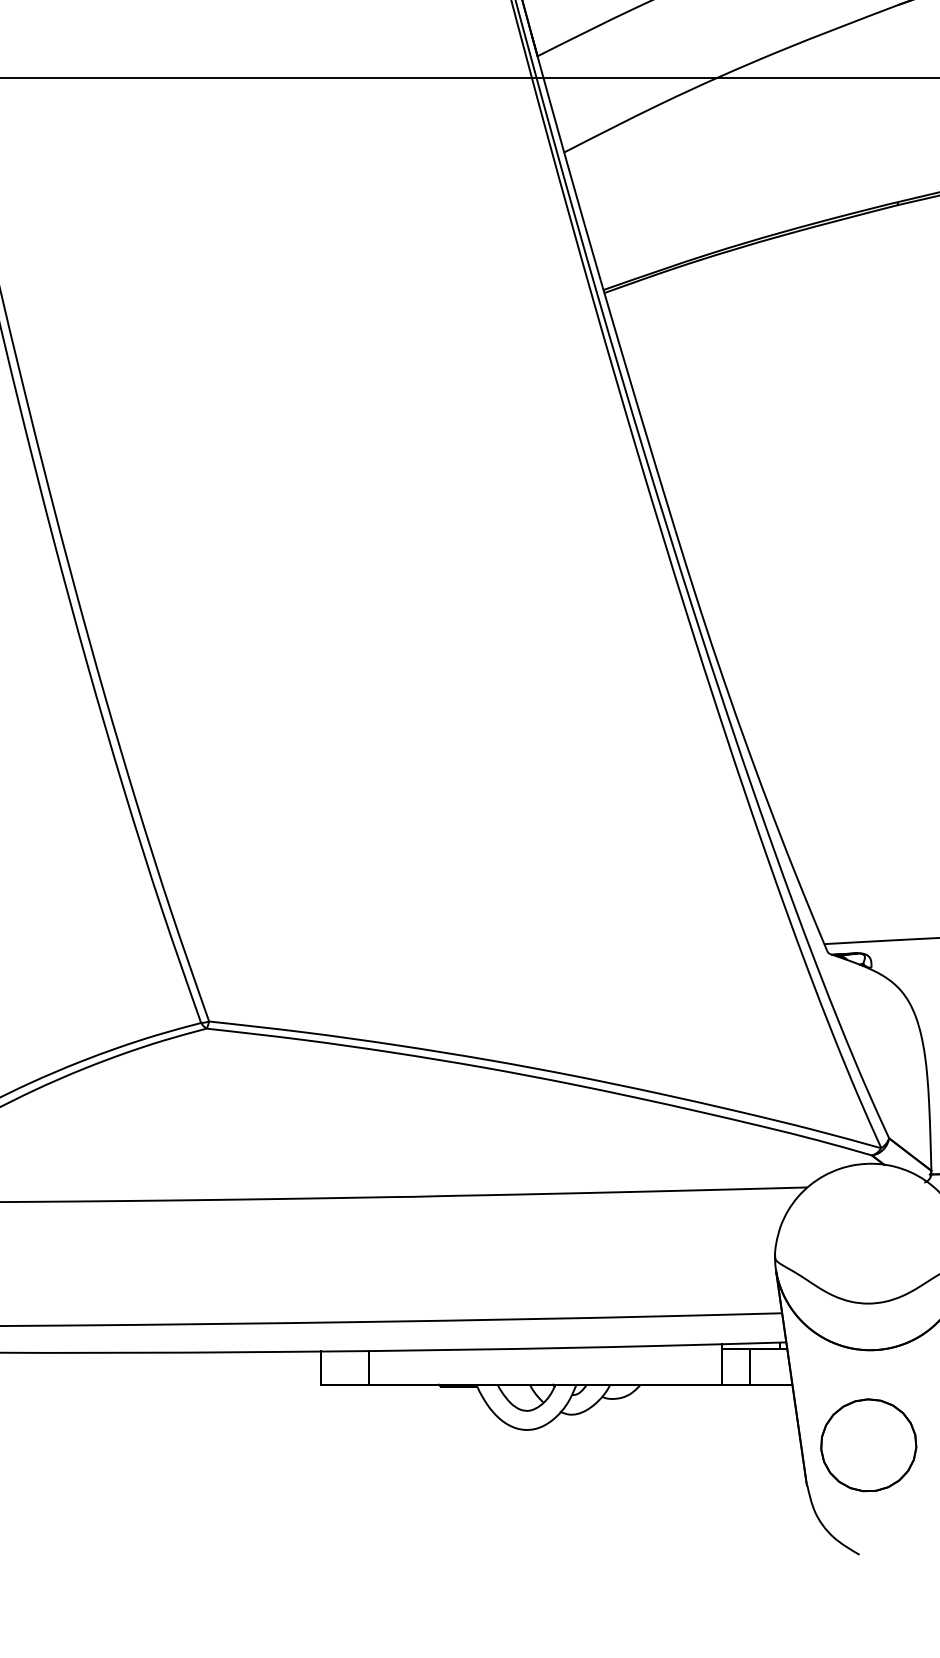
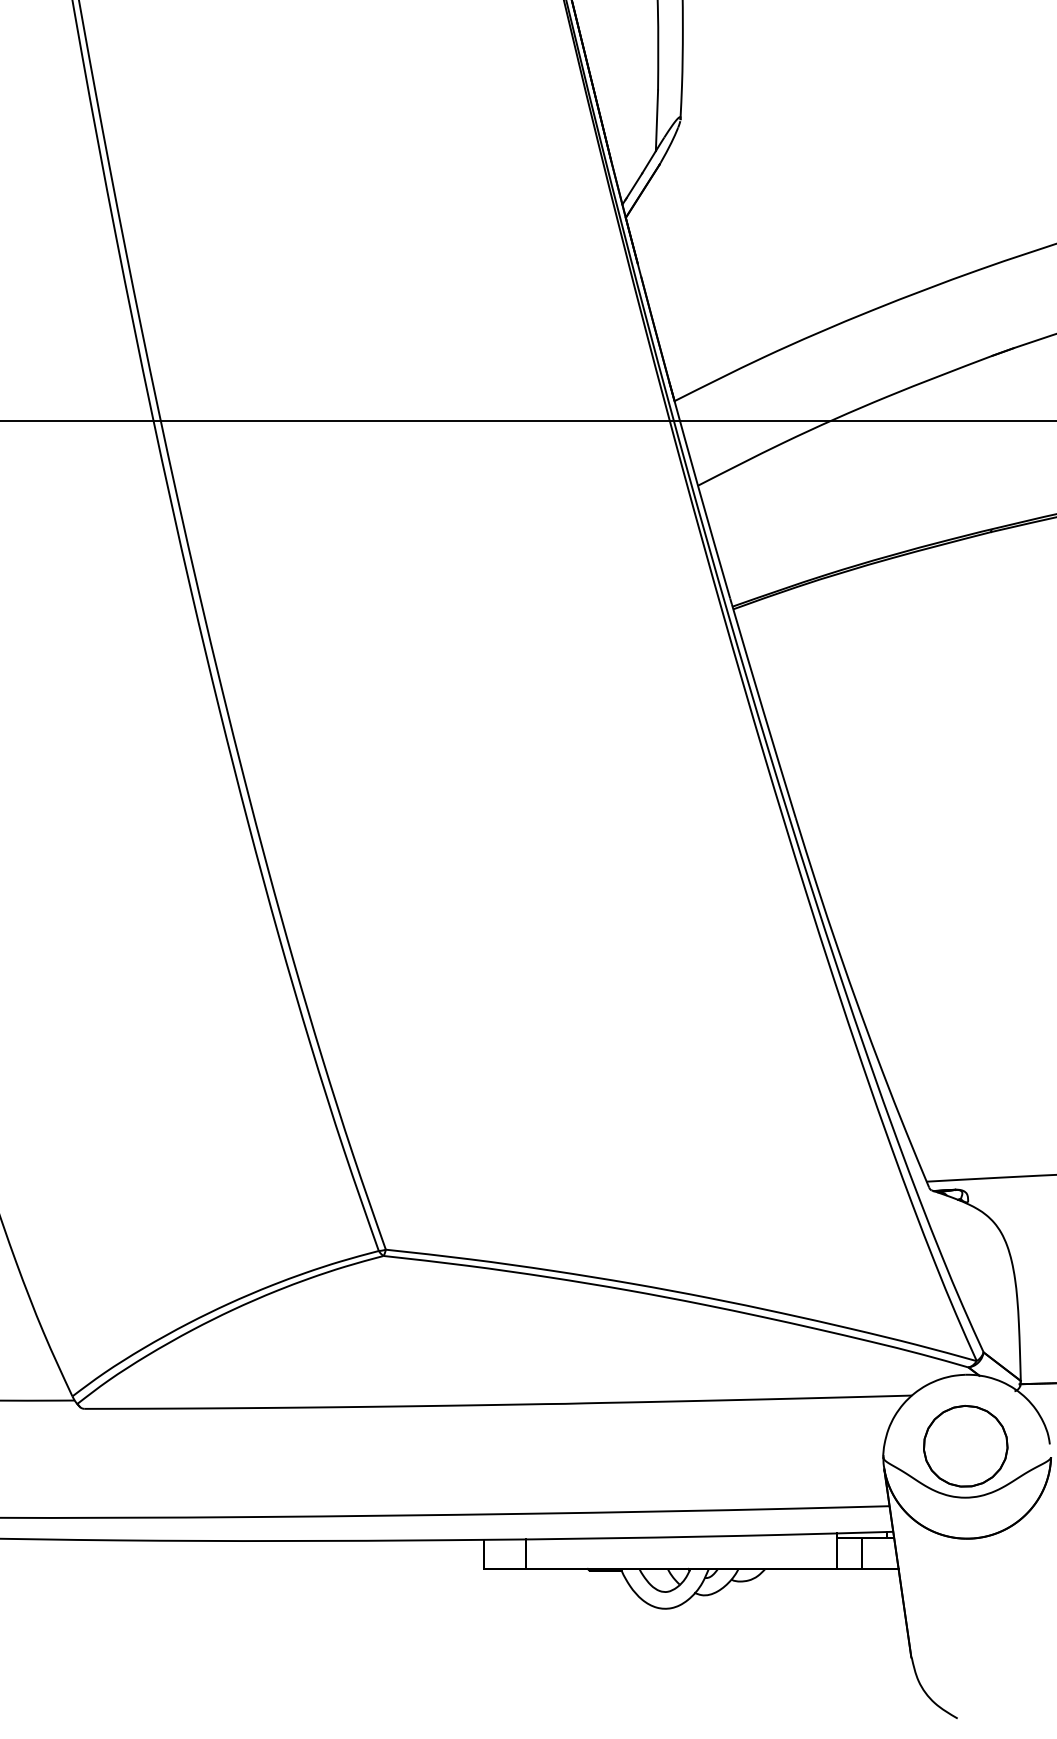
part: (868, 1445) -> (965, 1446), moved

